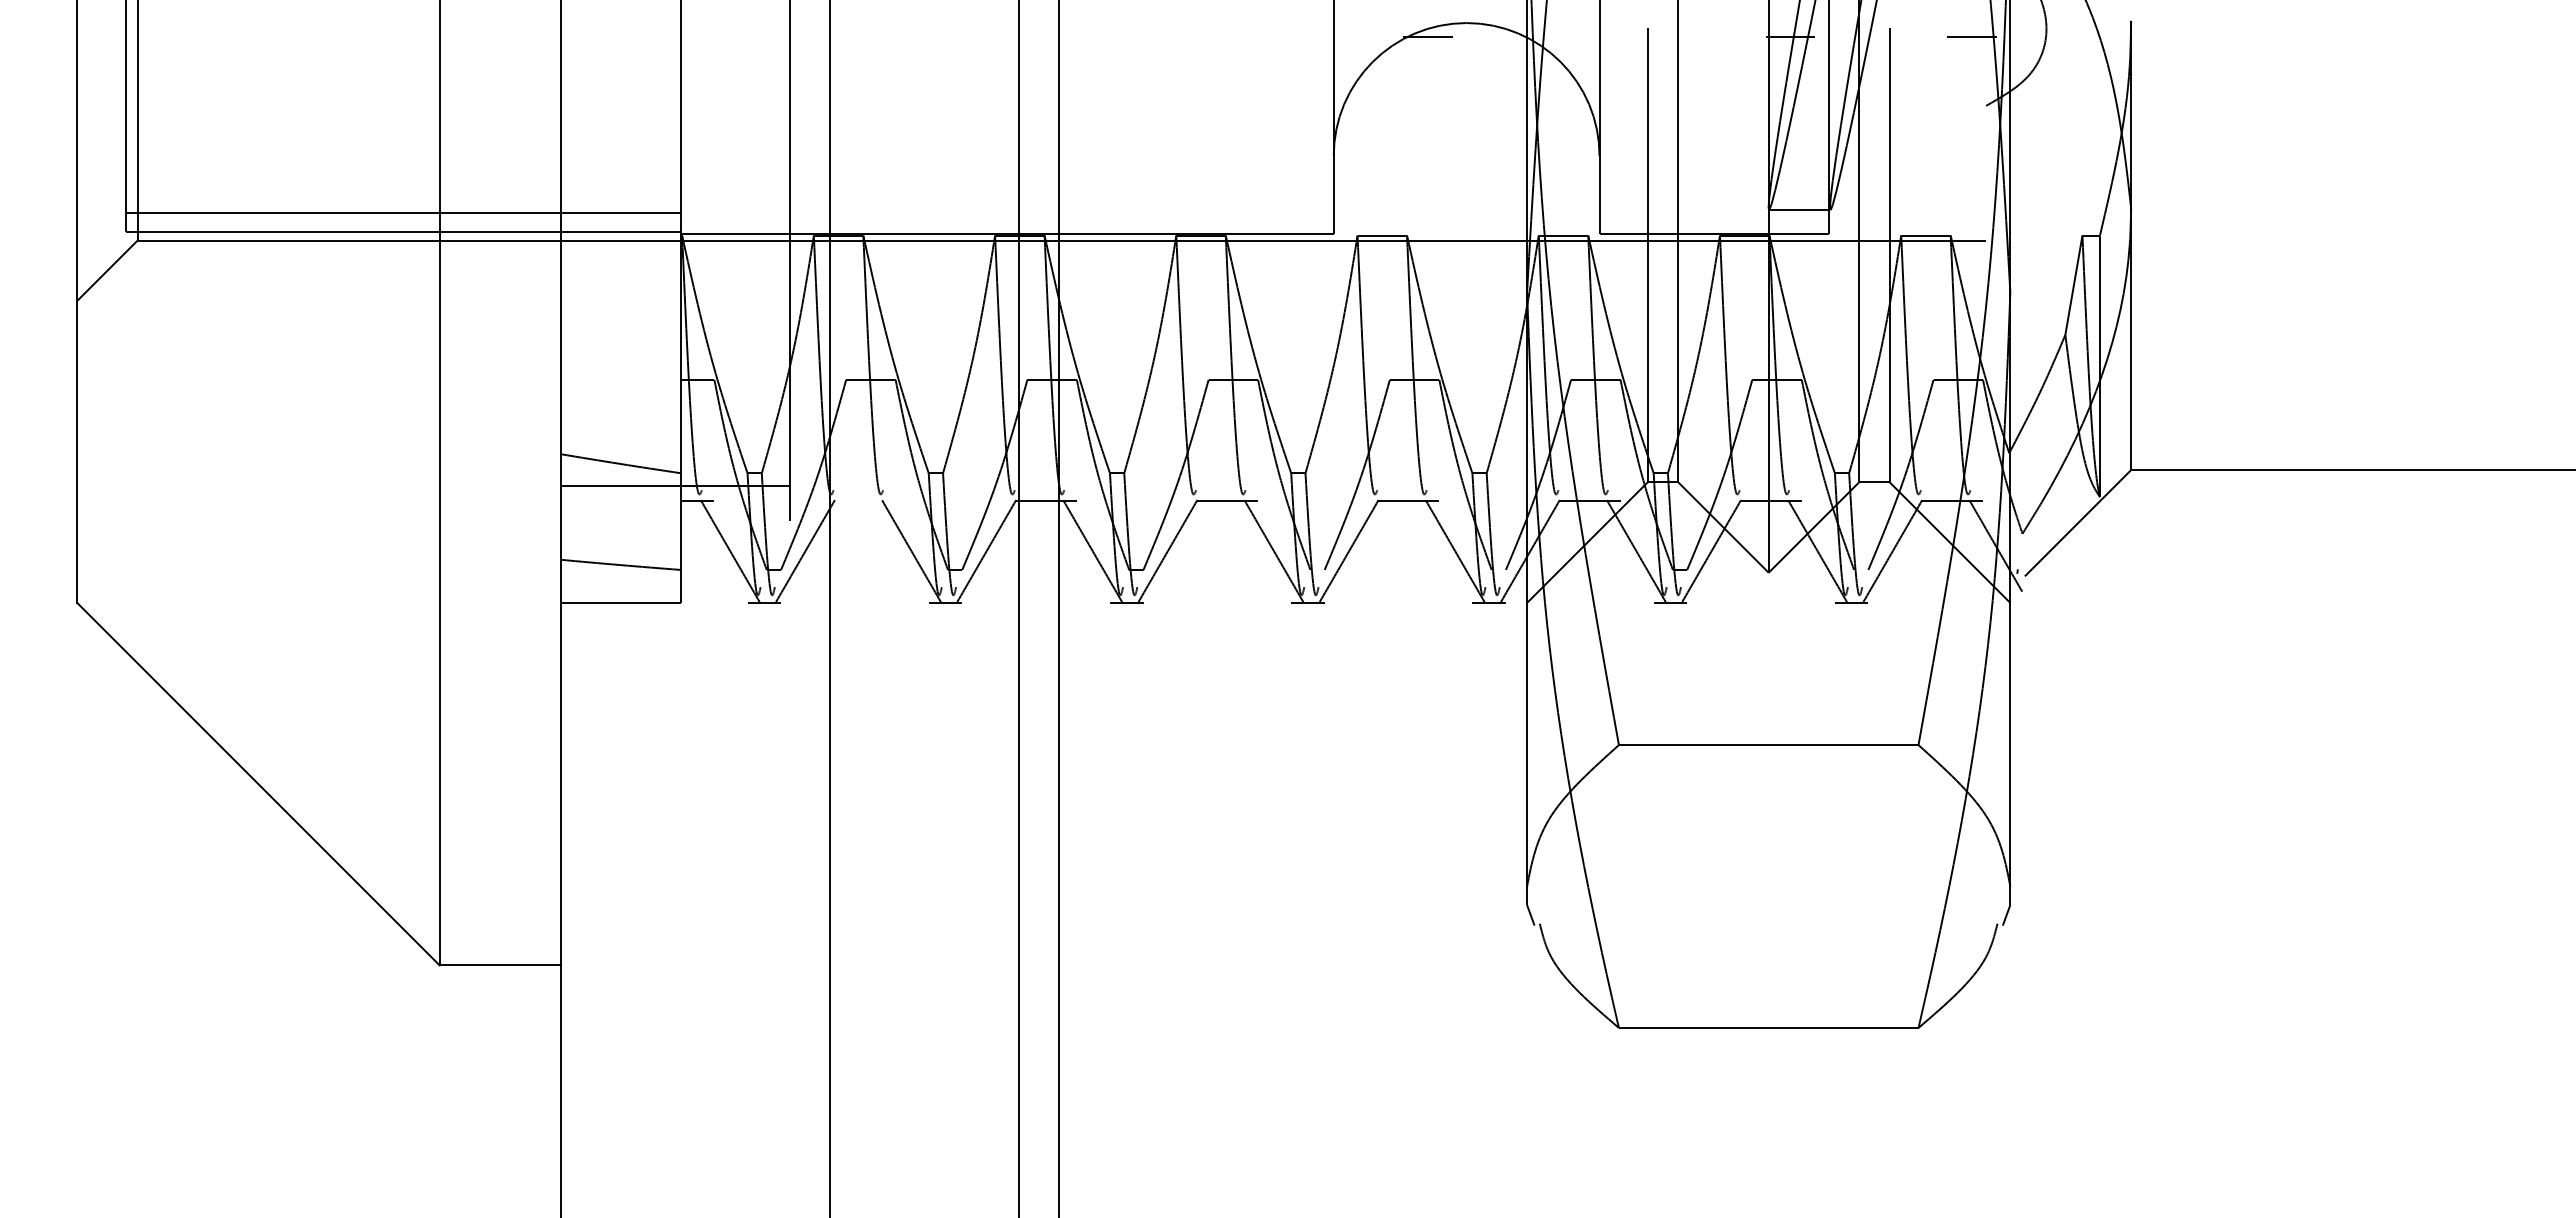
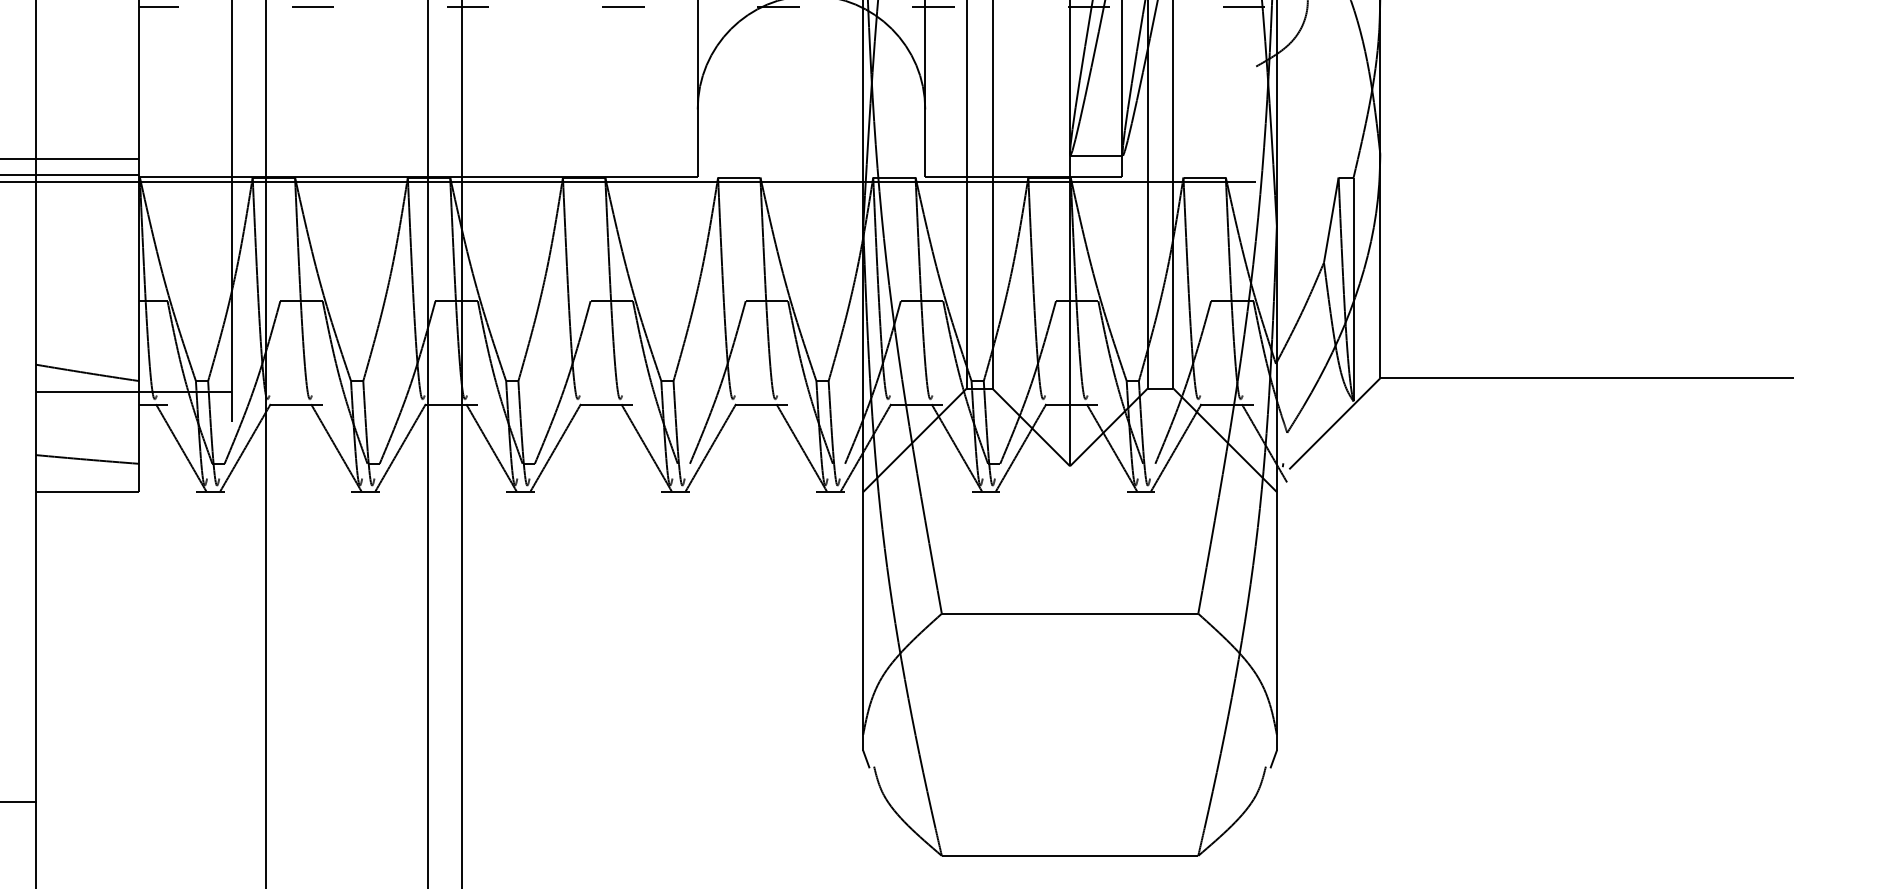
line: (704, 36) -> (159, 7), added
line: (884, 36) -> (313, 7), added
line: (1065, 36) -> (468, 7), added
line: (1246, 36) -> (623, 7), added
line: (1609, 36) -> (933, 7), added
line: (864, 501) -> (296, 405), added

